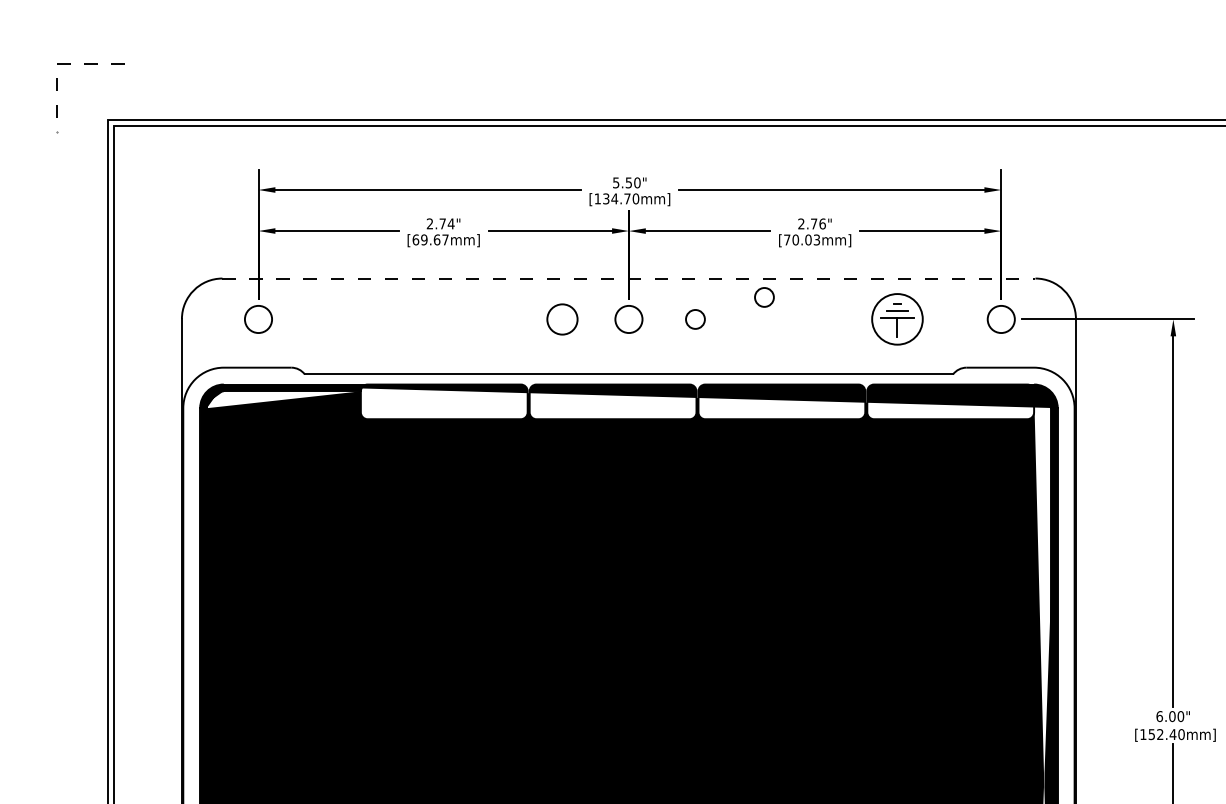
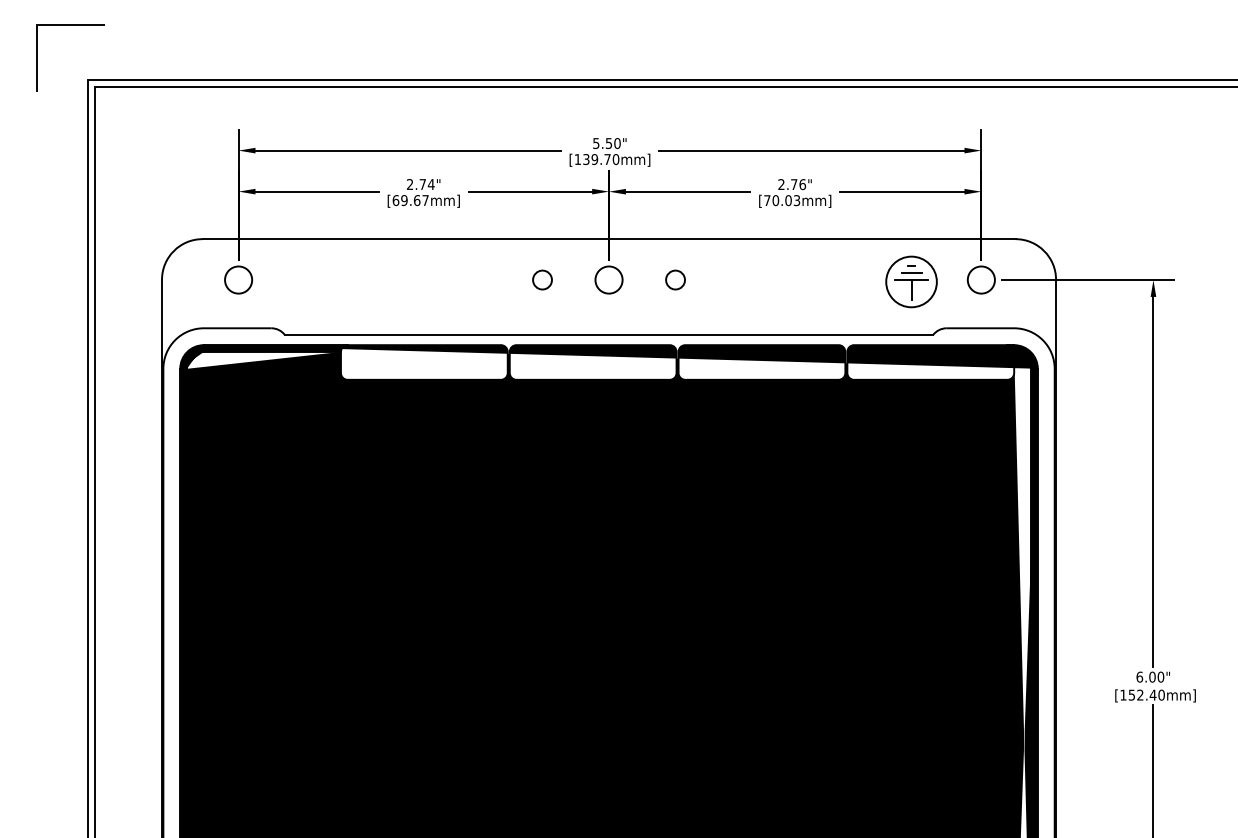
line: (57, 63) -> (37, 24), dashed -> solid
text: (614, 198) -> (594, 159), [134.70mm] -> [139.70mm]
line: (629, 278) -> (609, 239), dashed -> solid
circle: (764, 296) -> (744, 257), removed
circle: (562, 318) -> (542, 279), size x0.62
part: (897, 318) -> (911, 281), moved

